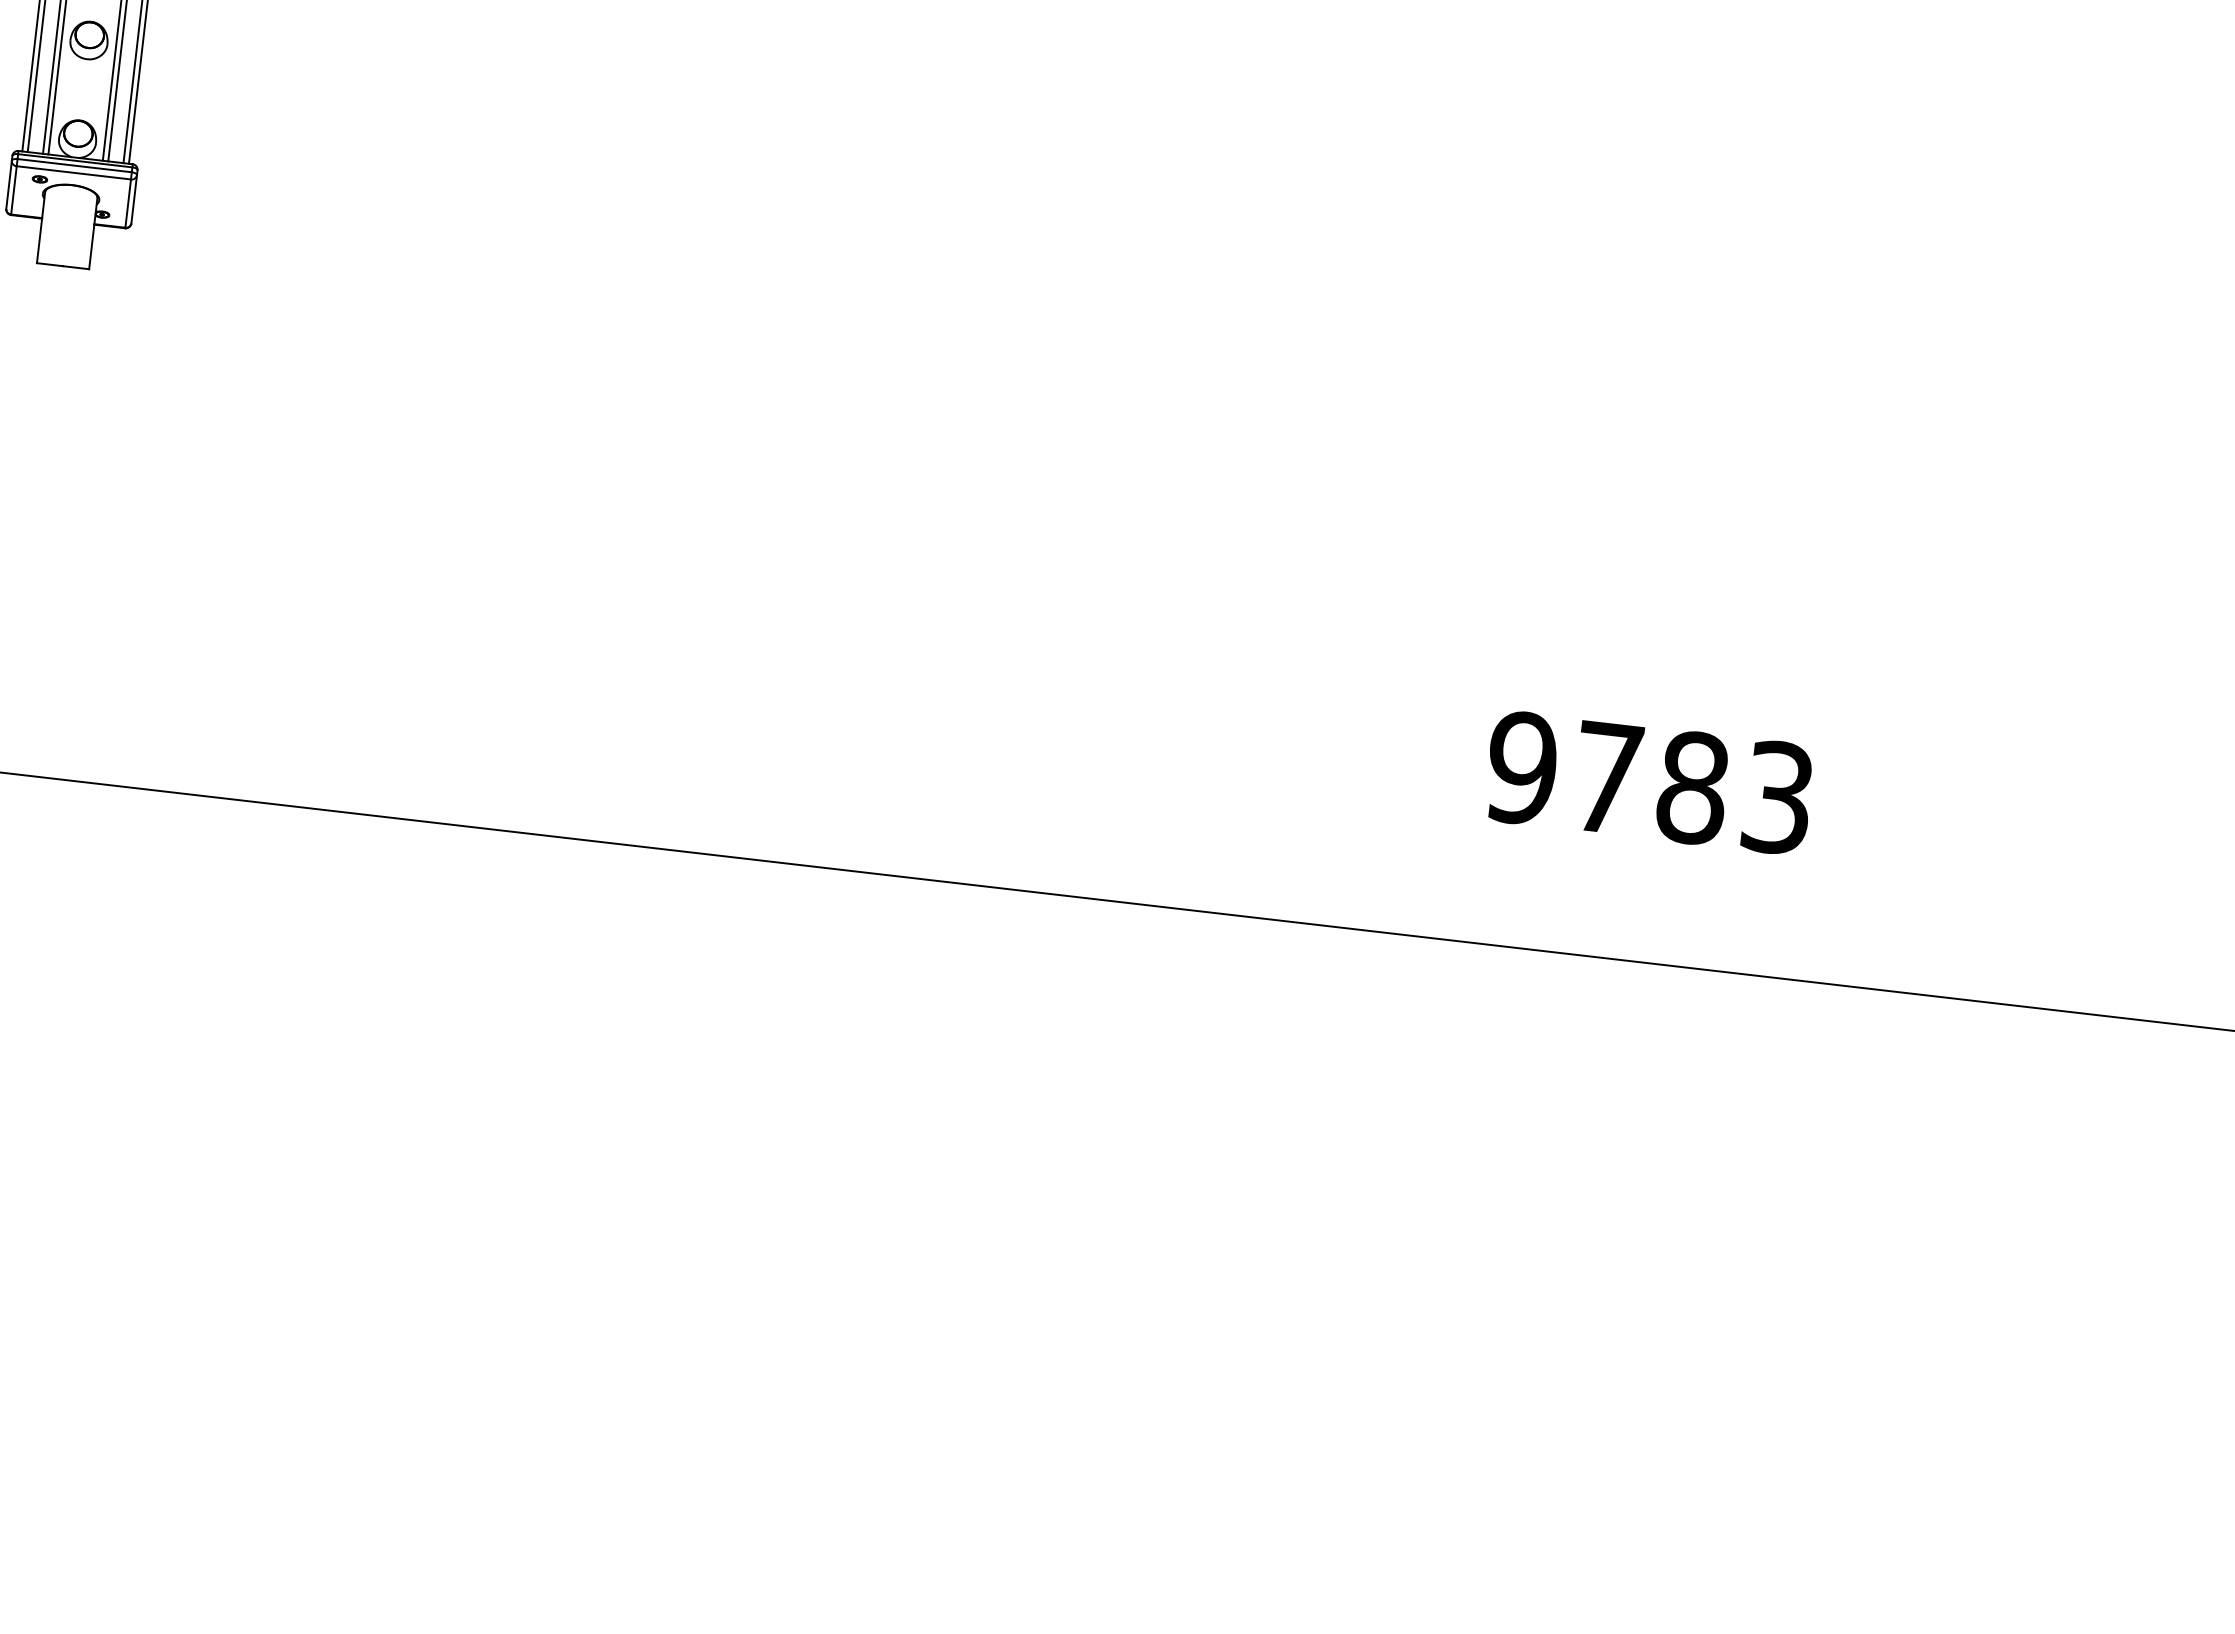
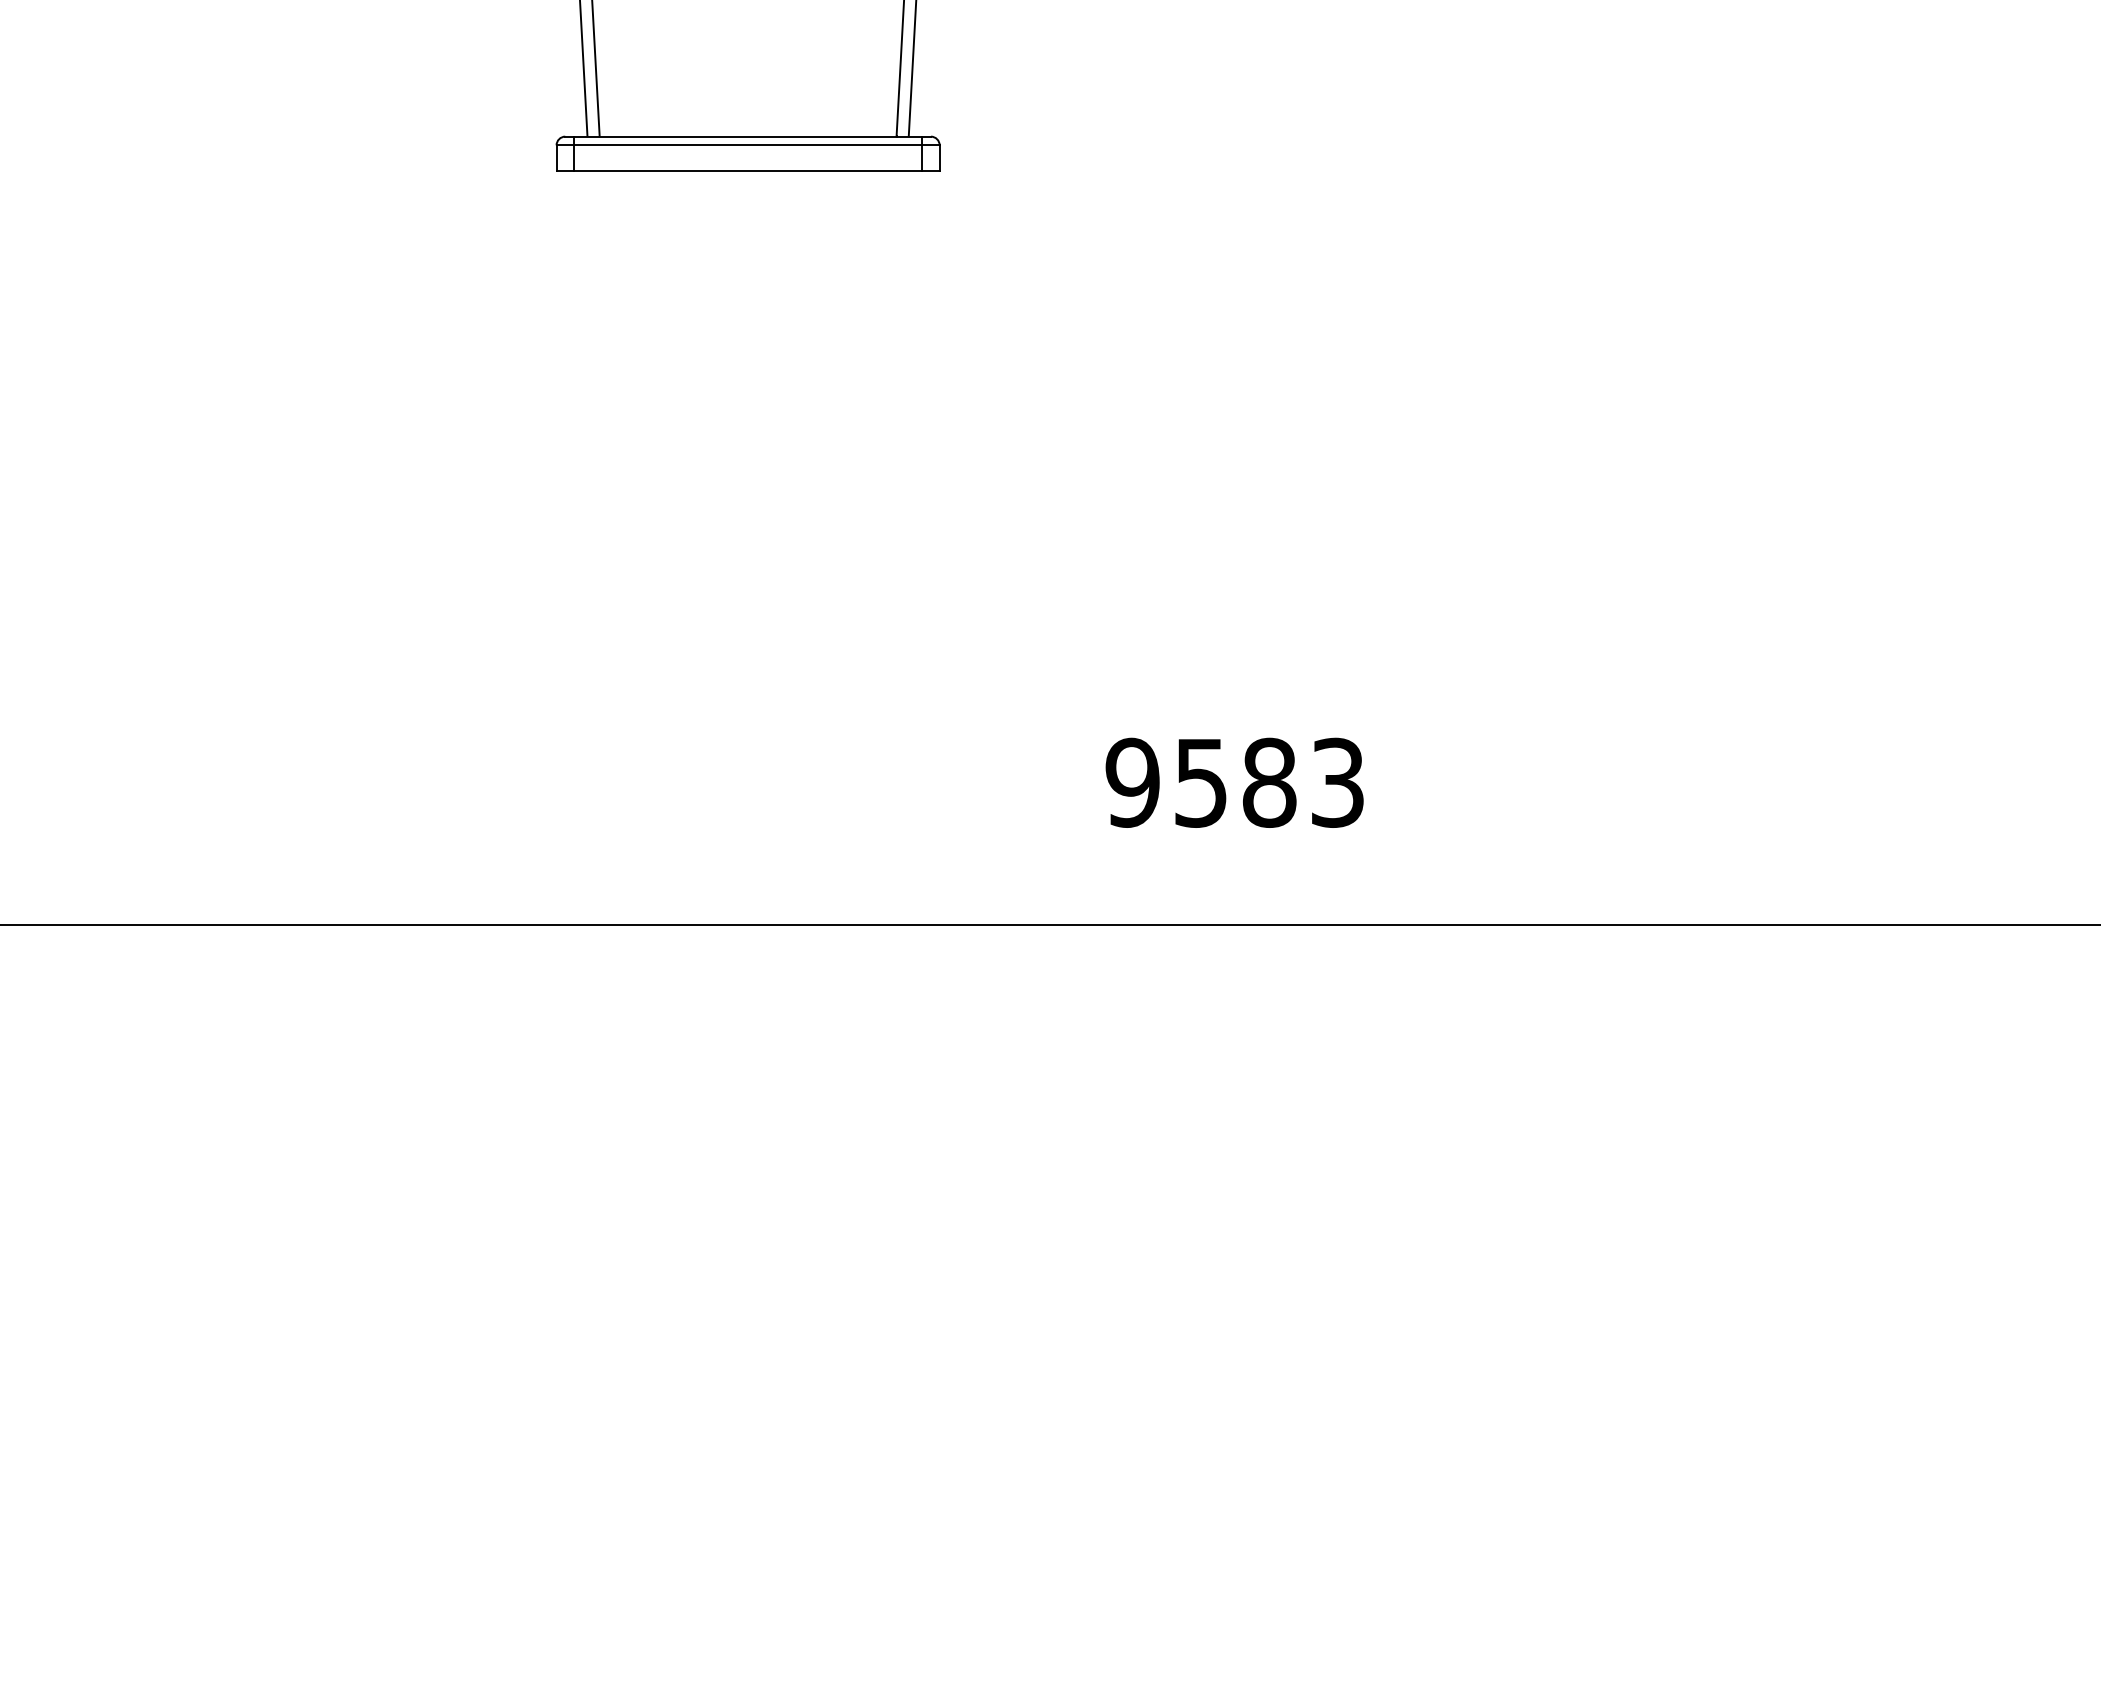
text: (1606, 778) -> (1200, 783), 9783 -> 9583

